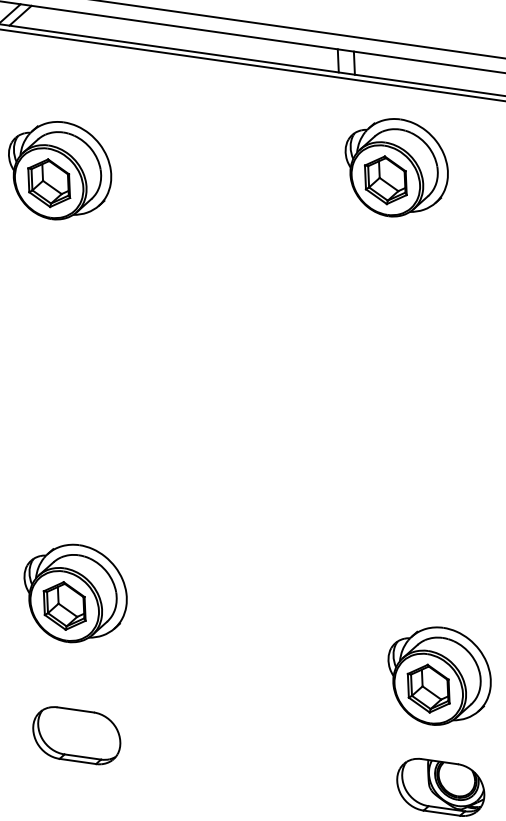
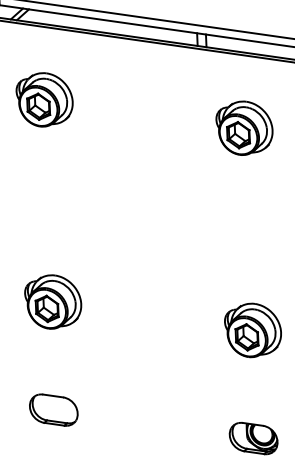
part: (396, 166) -> (244, 127), moved
part: (76, 592) -> (53, 301), moved
part: (438, 676) -> (252, 330), moved

